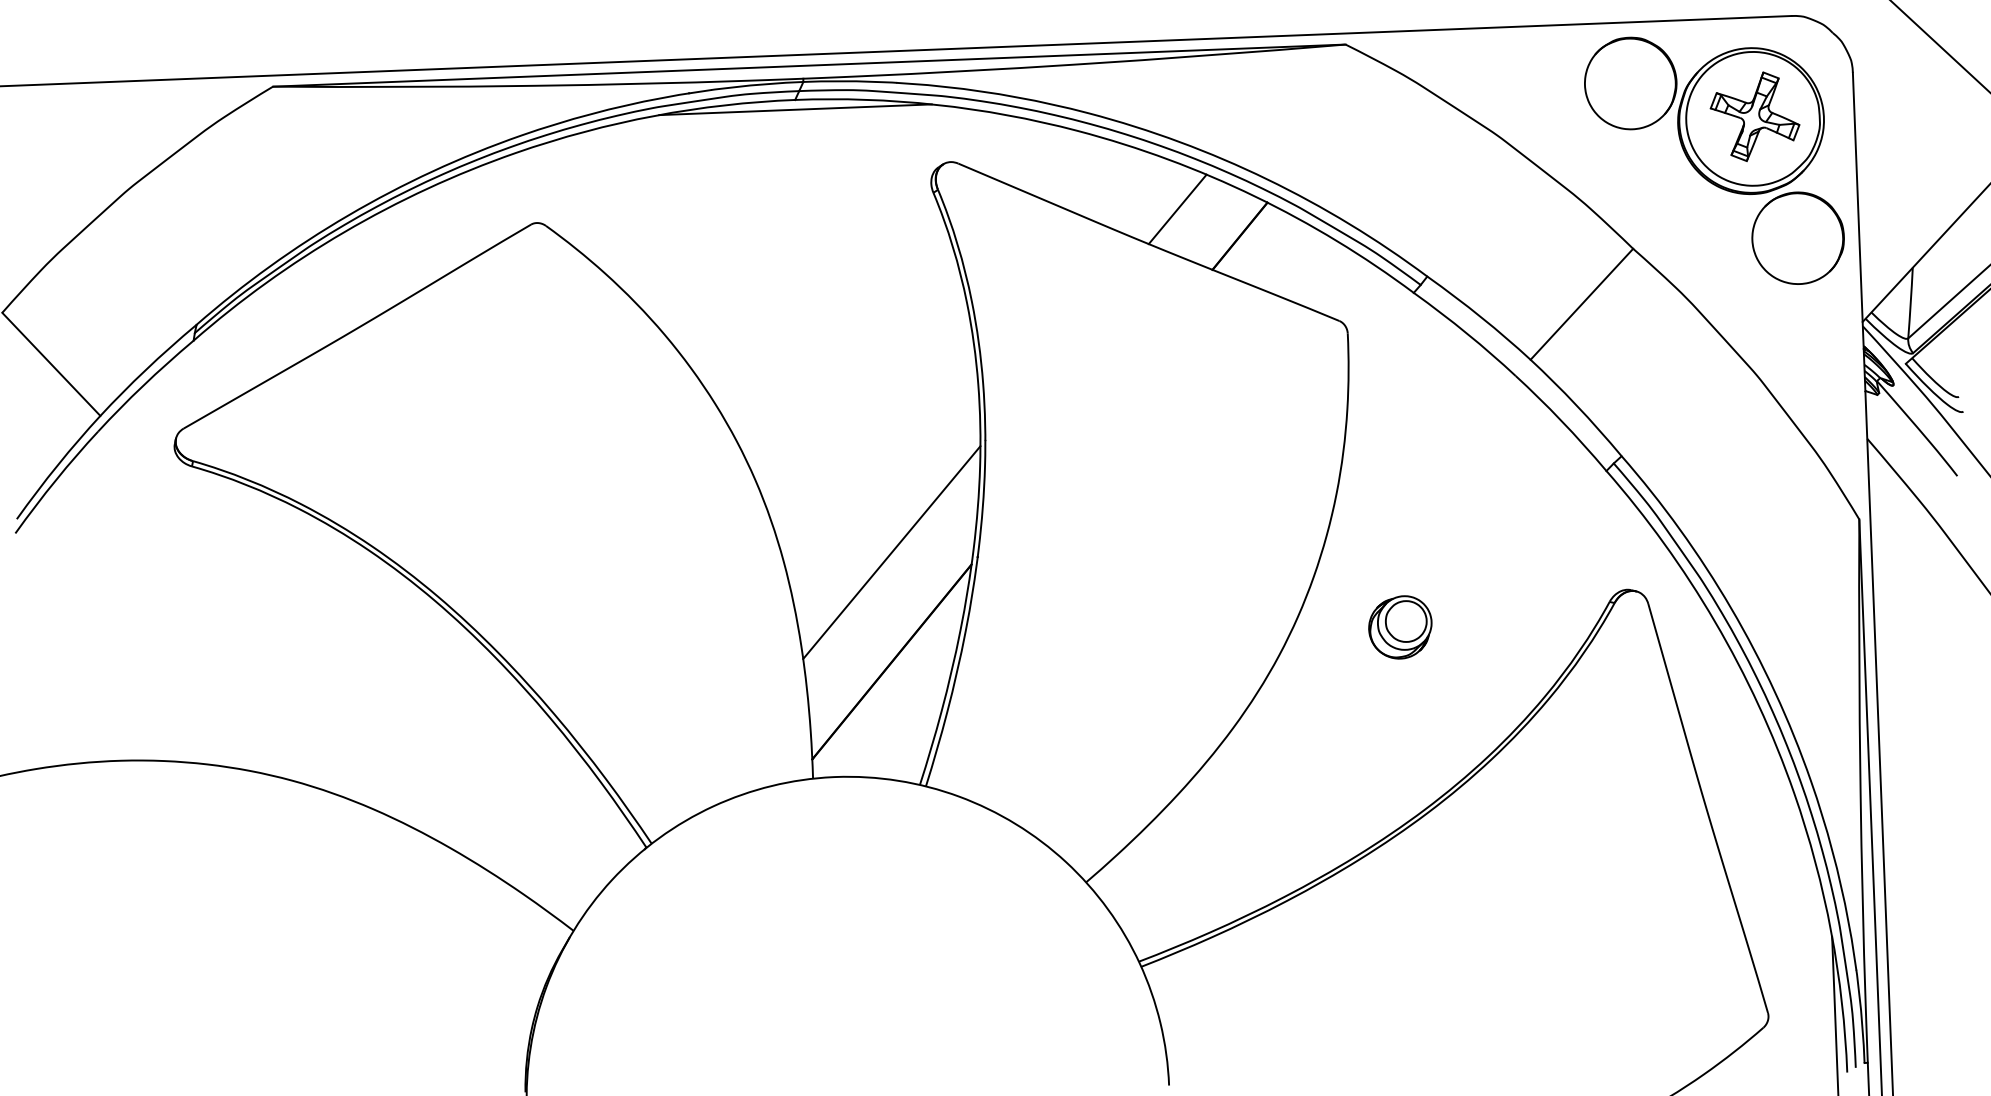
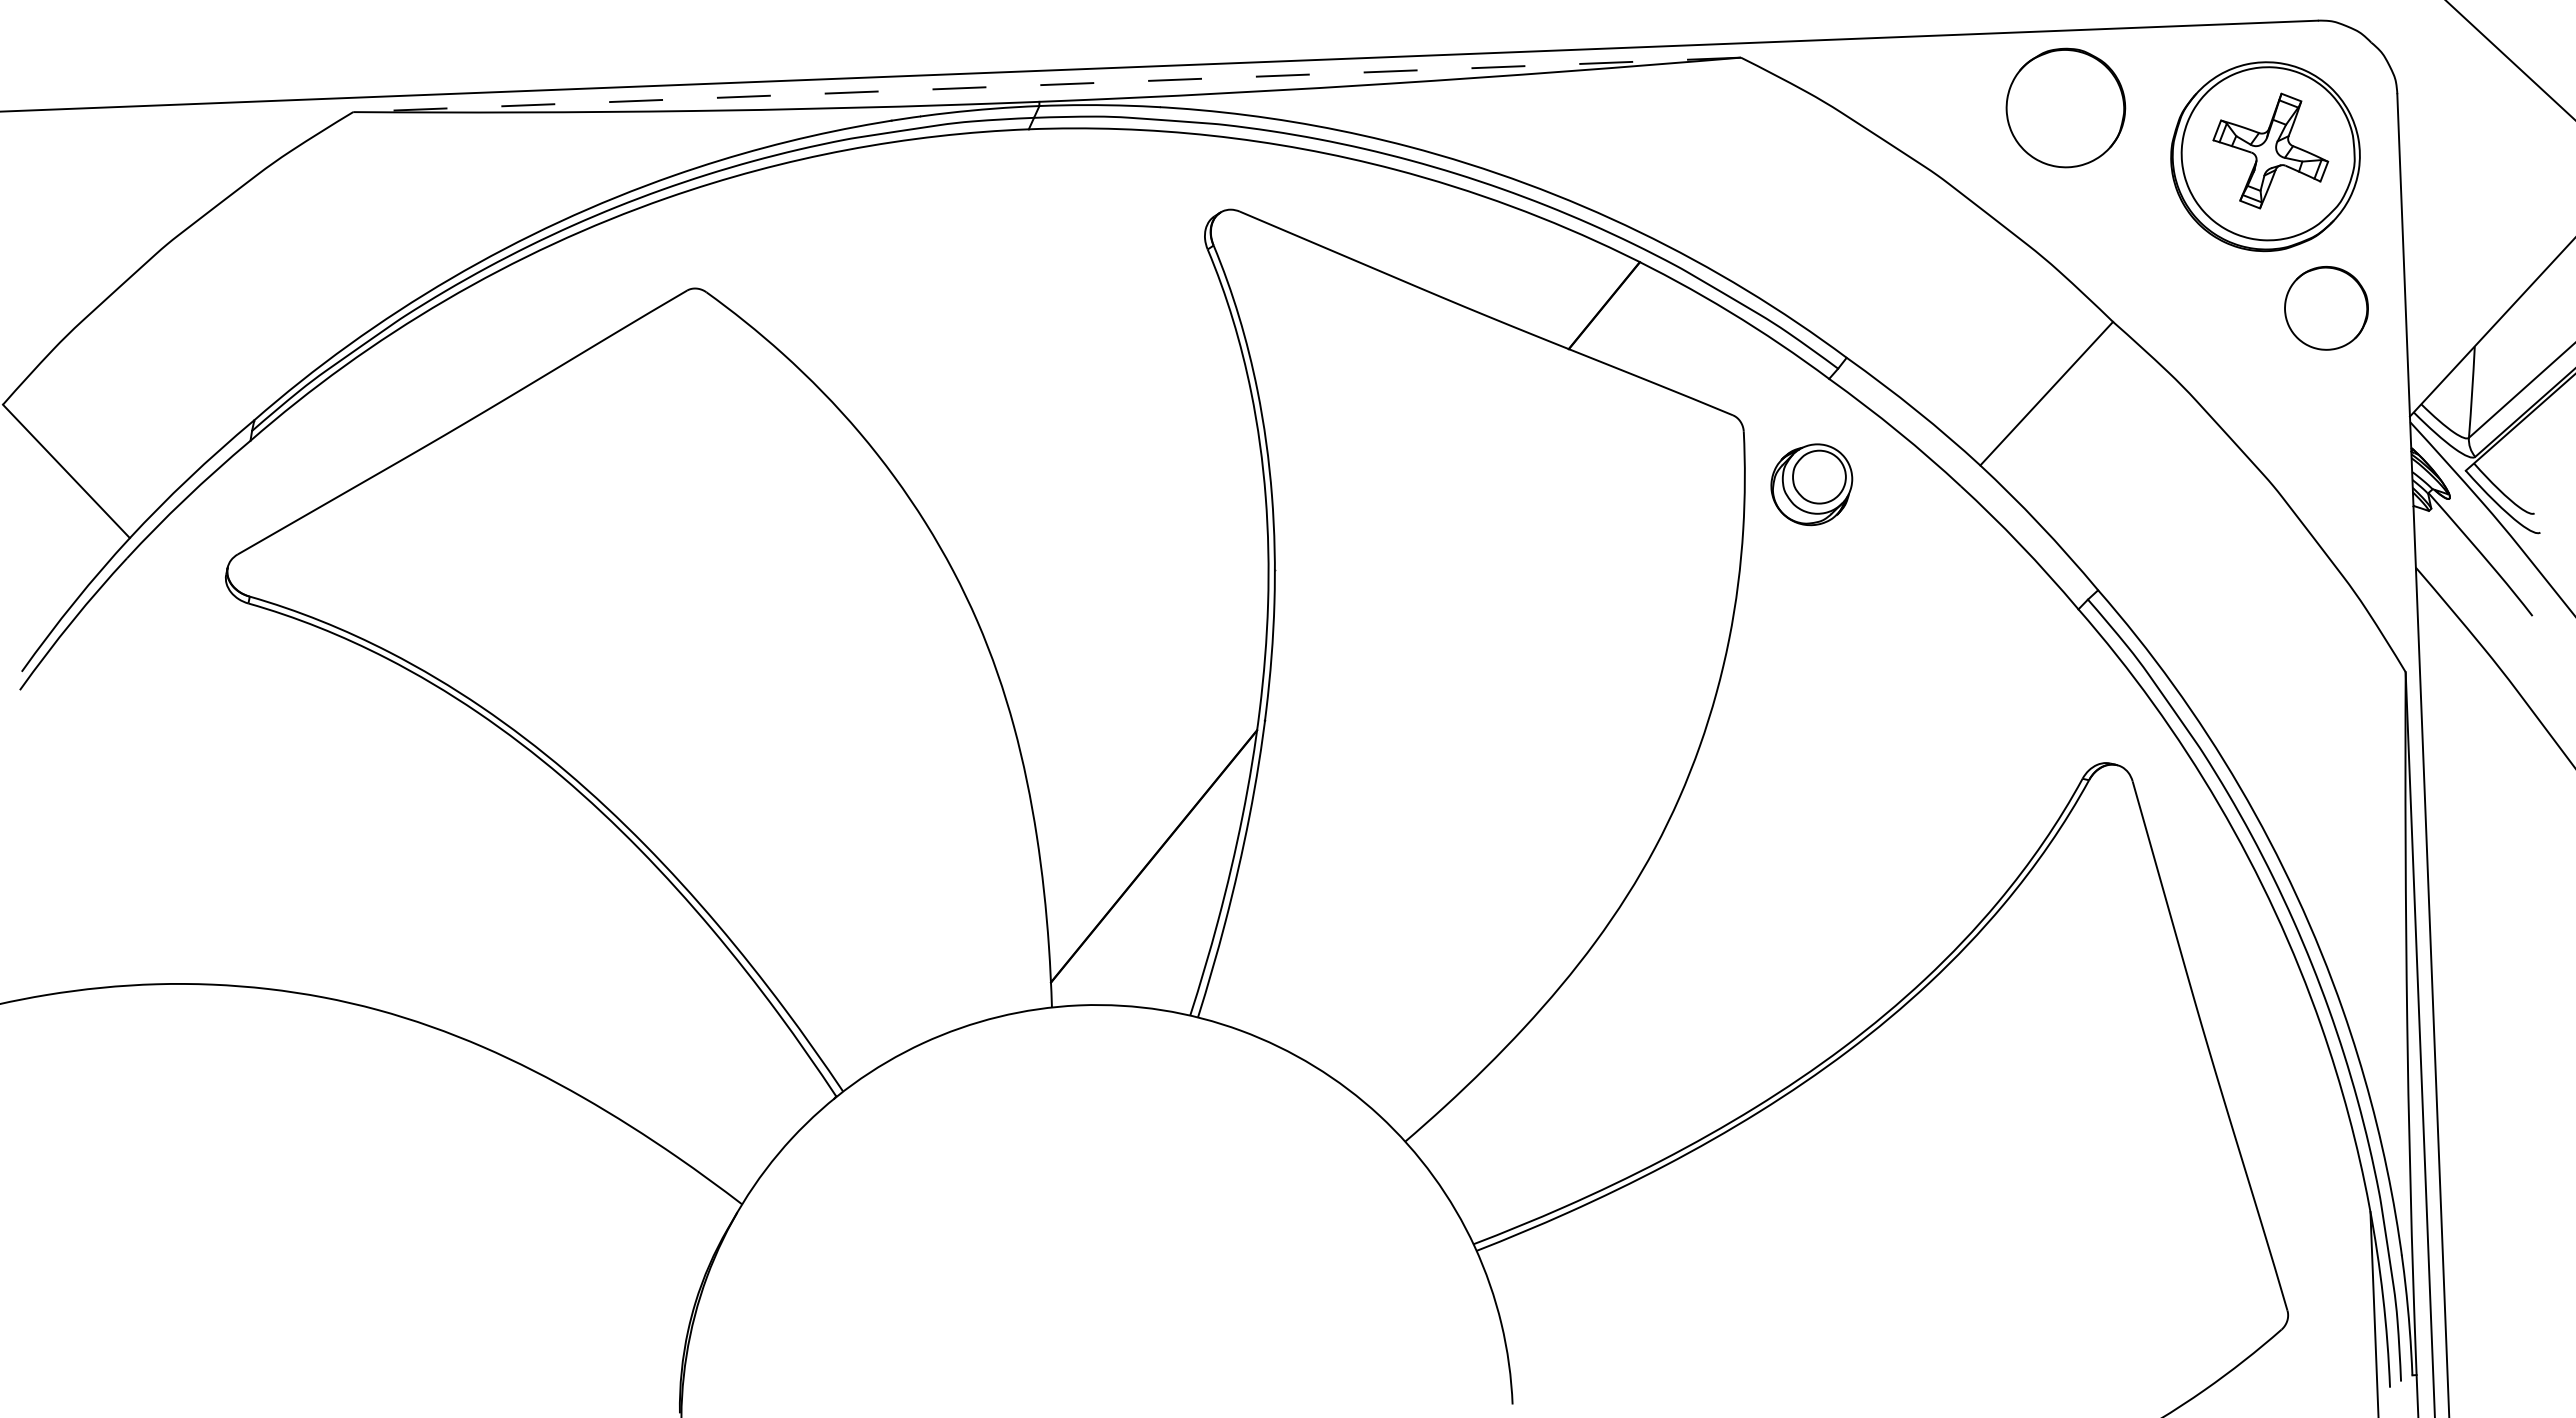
line: (808, 65) -> (1046, 84), solid -> dashed
part: (1630, 83) -> (2065, 107), moved
line: (794, 109) -> (1028, 141), removed
line: (1177, 209) -> (1523, 270), removed
part: (1798, 238) -> (2326, 308), size x0.7
line: (891, 552) -> (1153, 714), removed
part: (1400, 627) -> (1811, 484), moved

